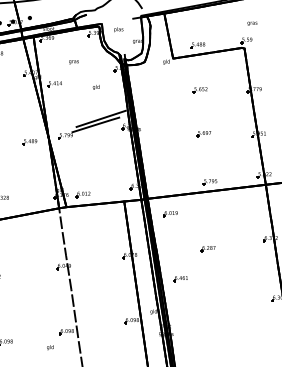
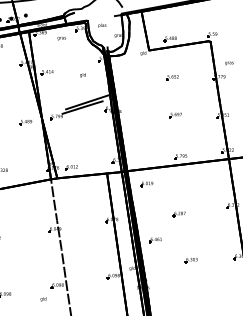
text: (252, 23) -> (229, 63), moved
text: (73, 62) -> (61, 38), moved
part: (221, 302) -> (190, 260), added

